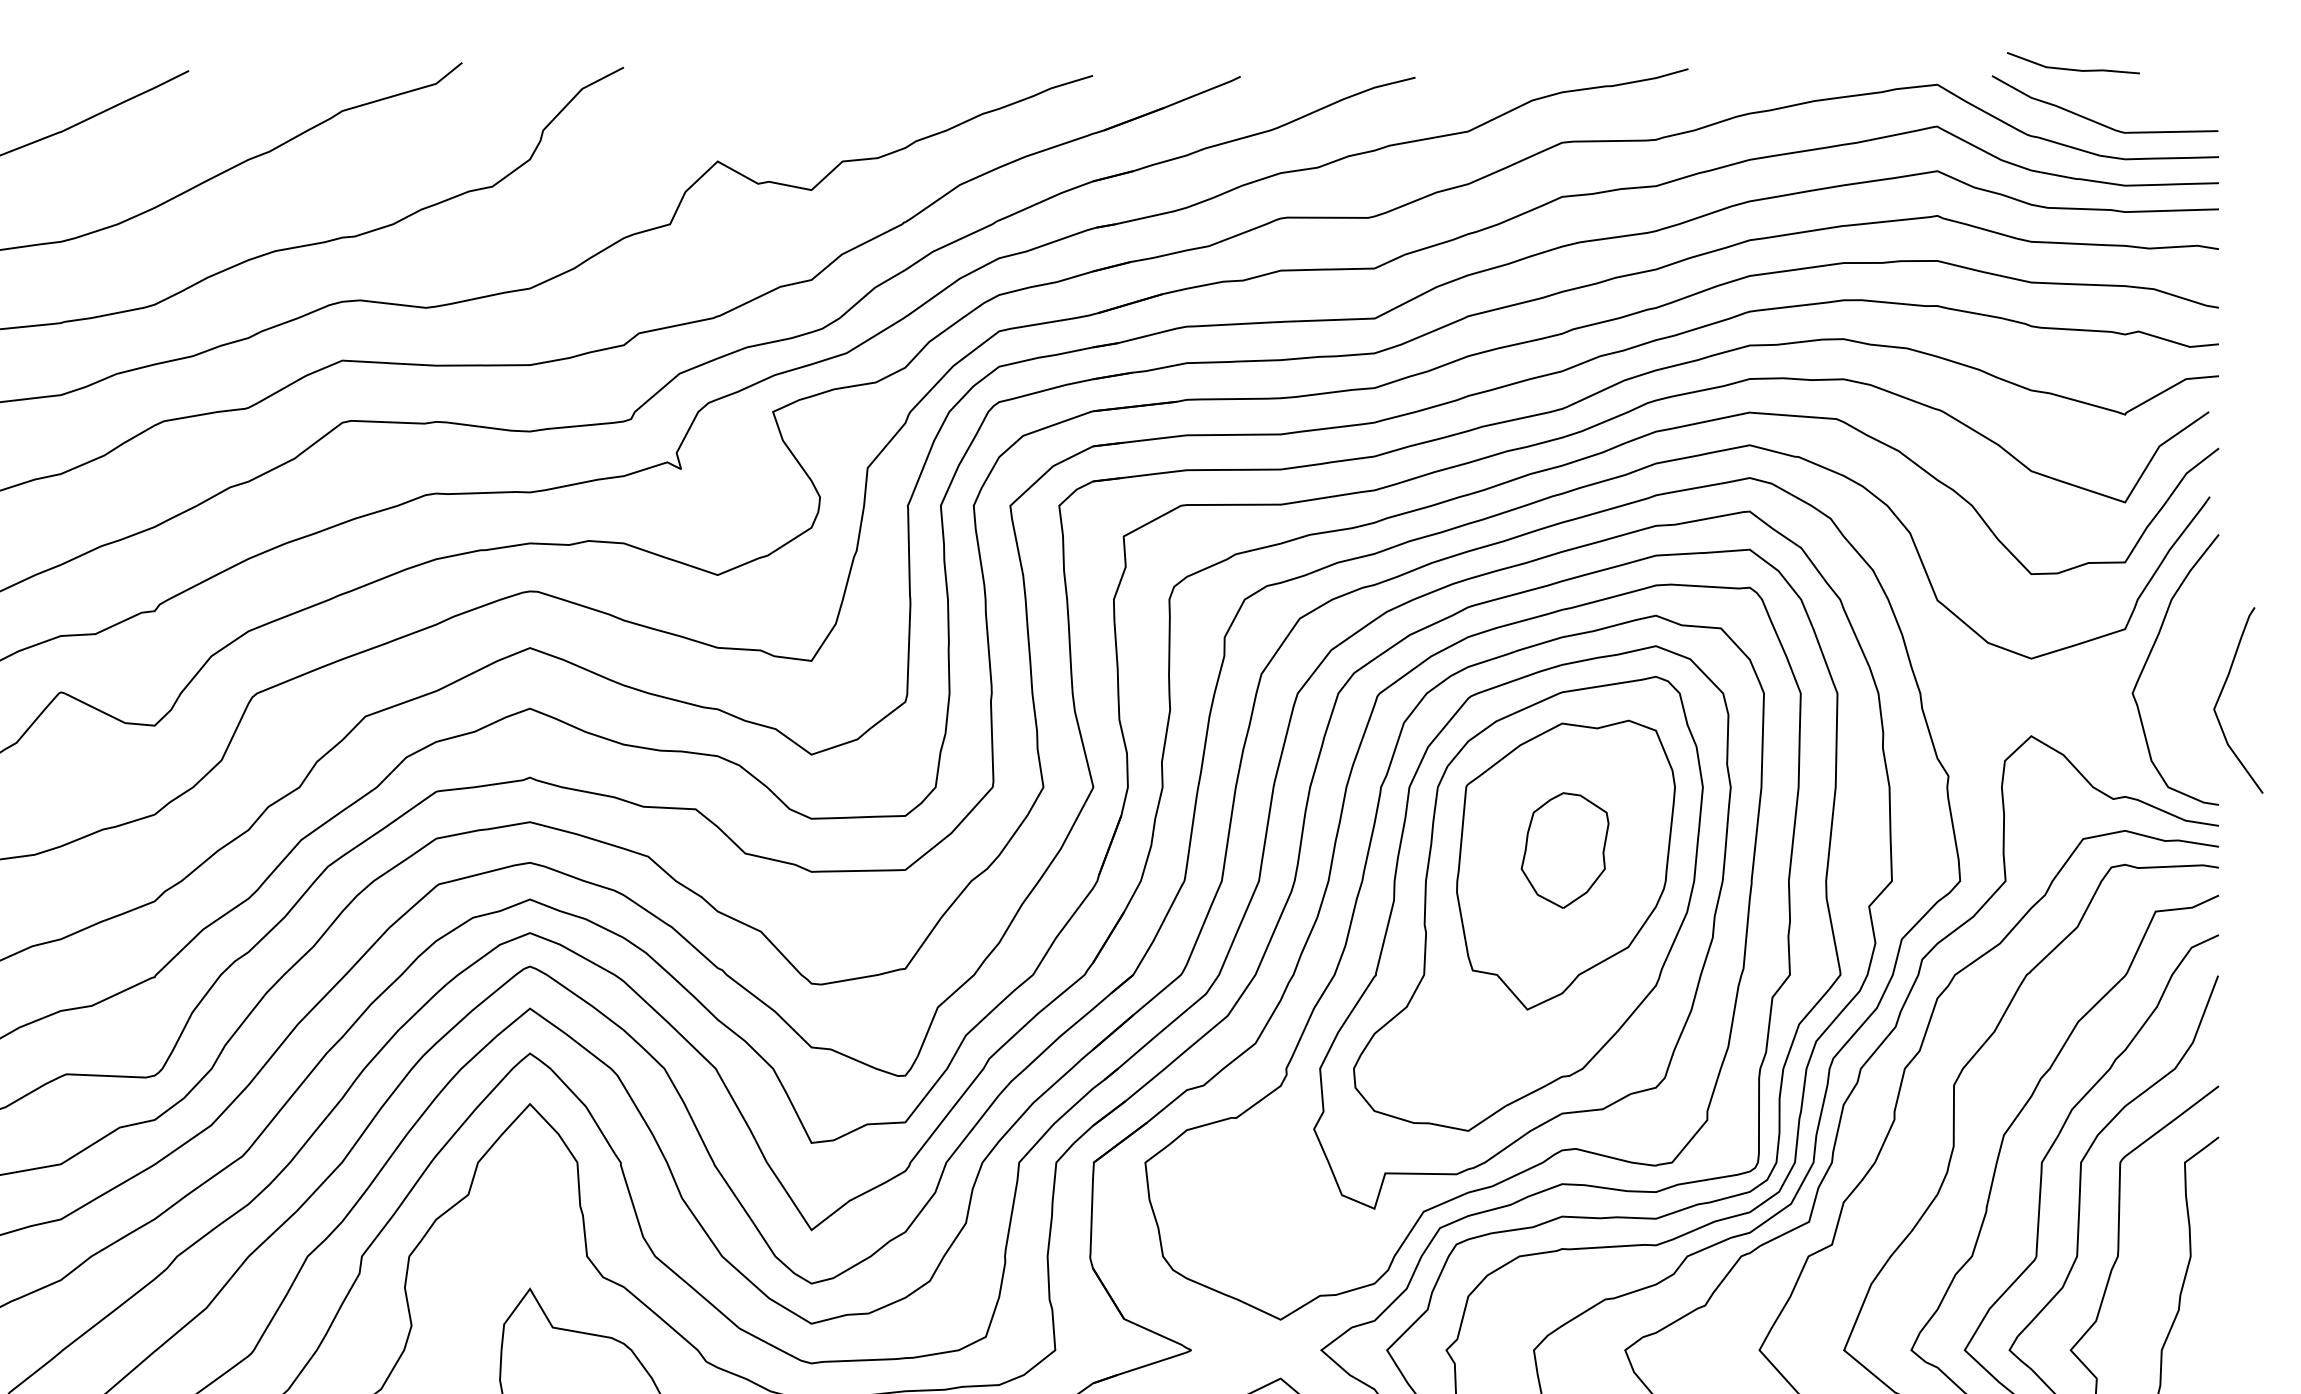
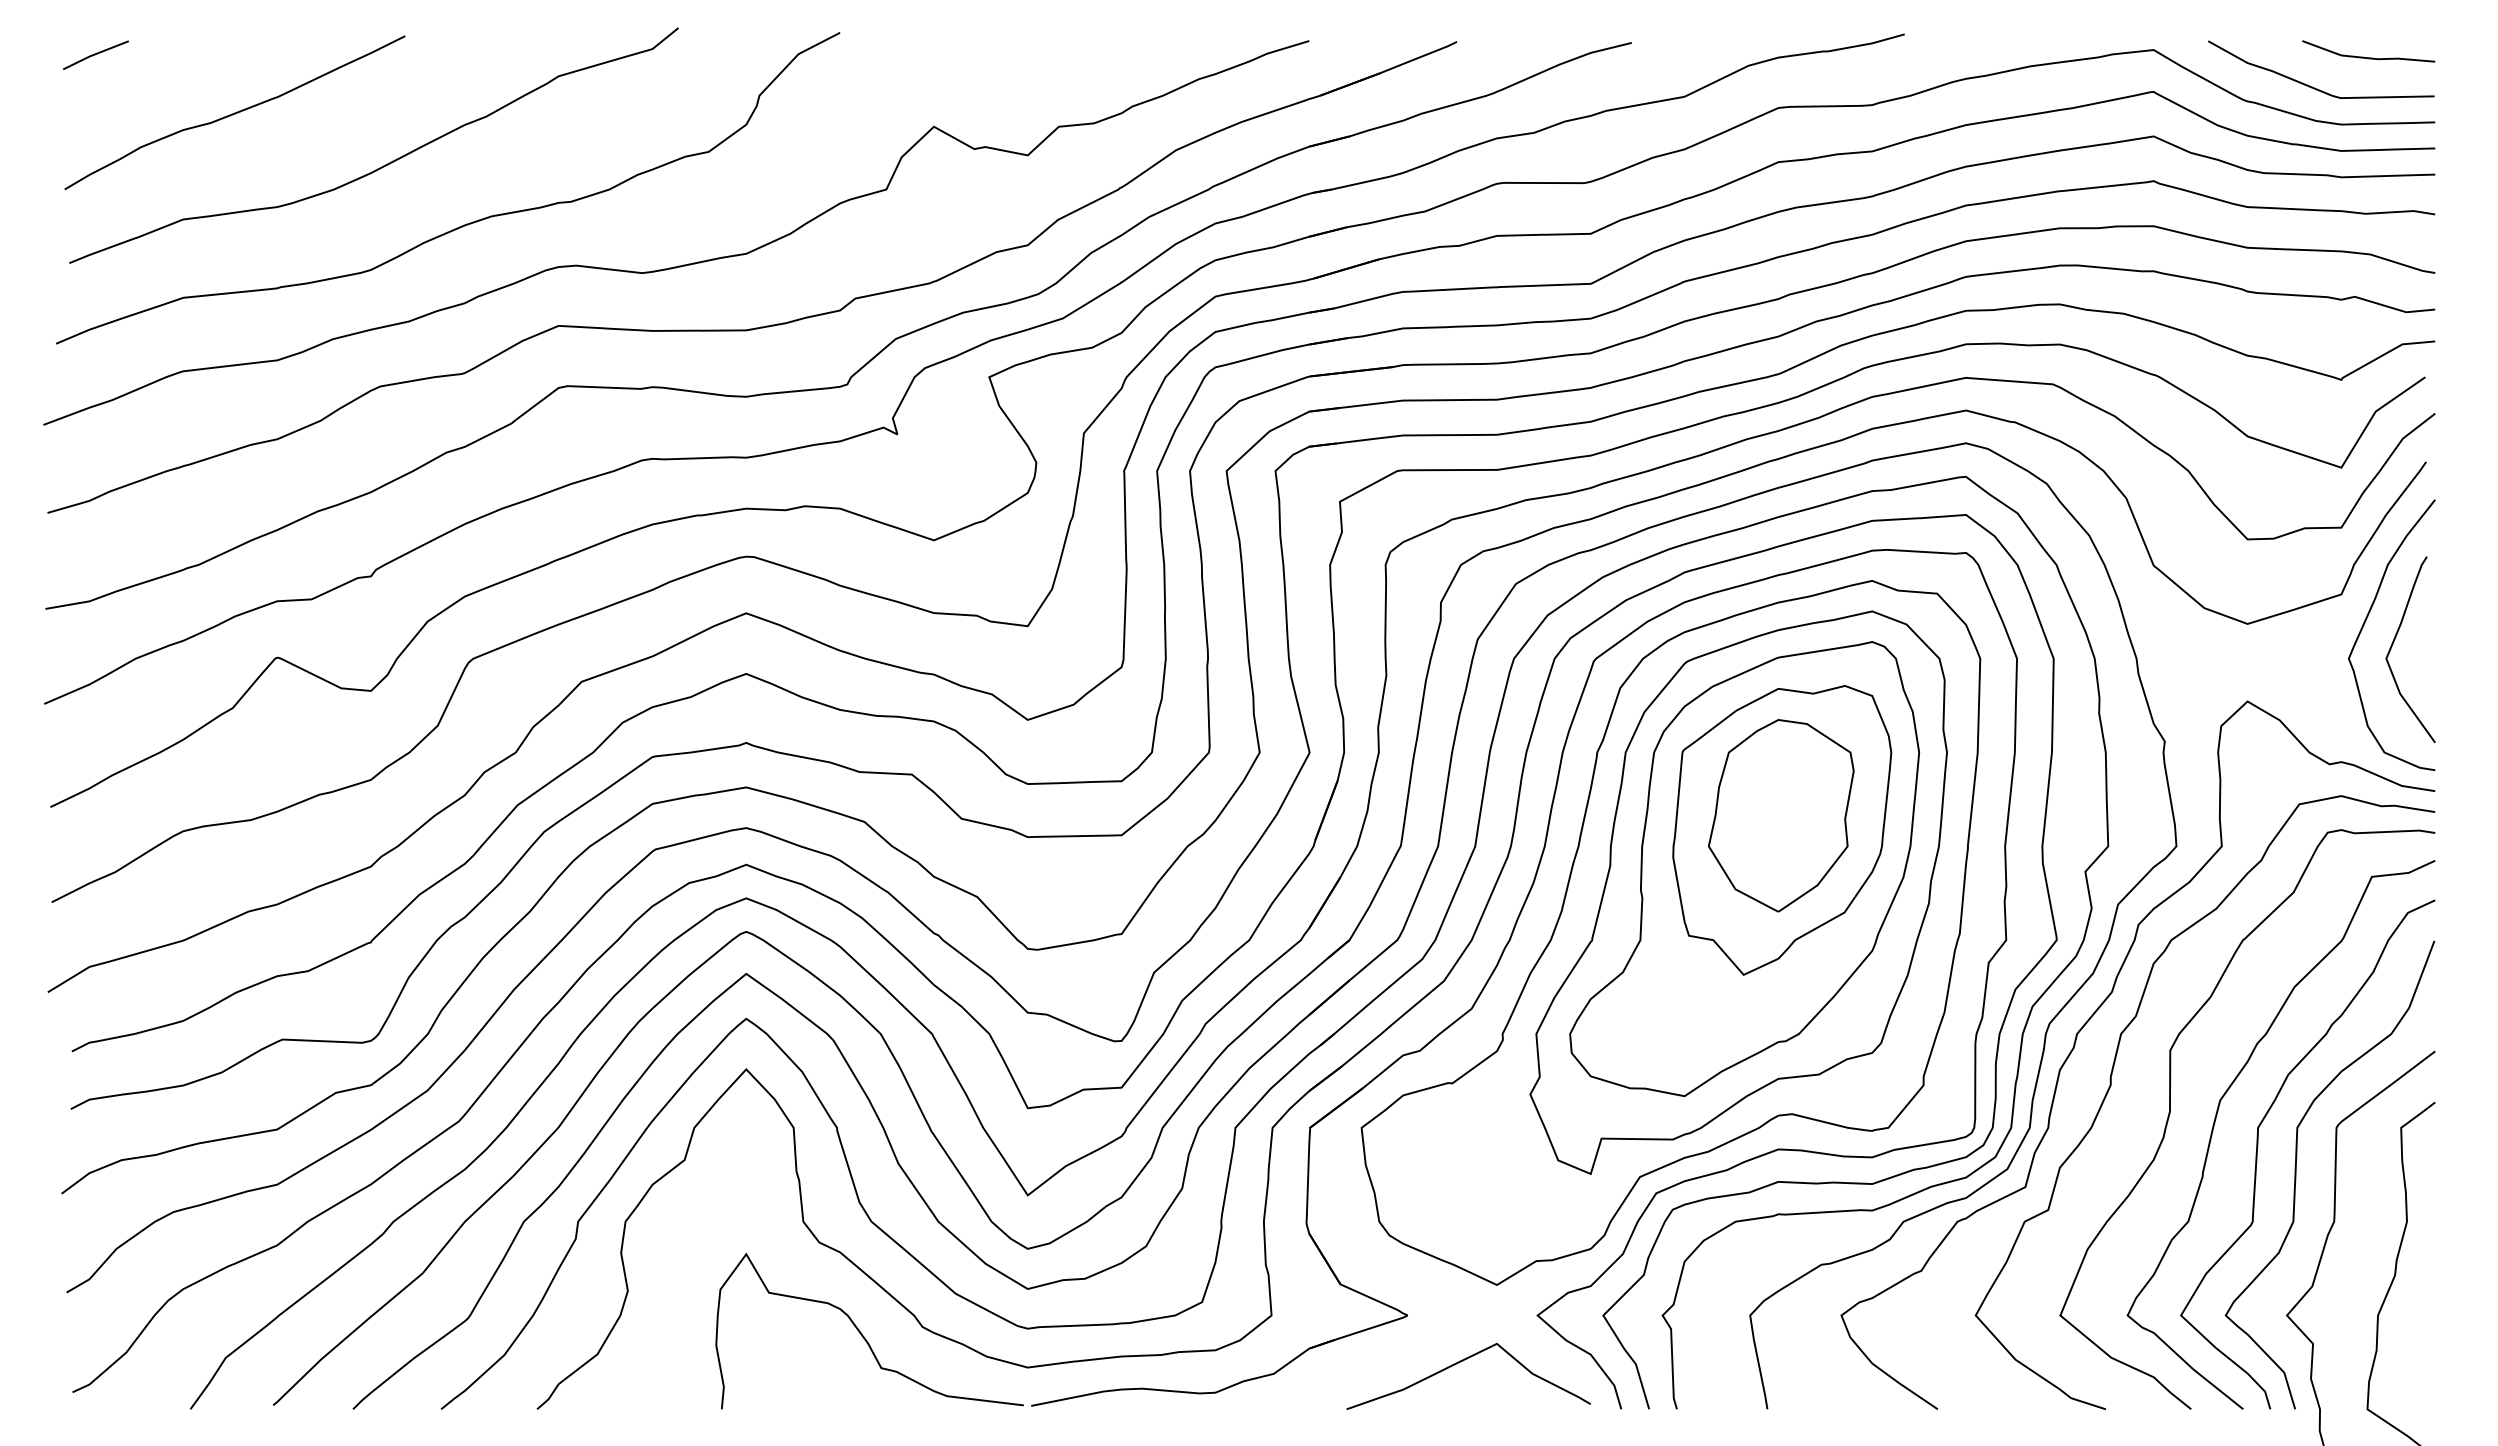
line: (2073, 69) -> (2368, 57), moved
curve: (2222, 693) -> (2394, 642), moved
part: (1565, 850) -> (1781, 815), size x1.67

